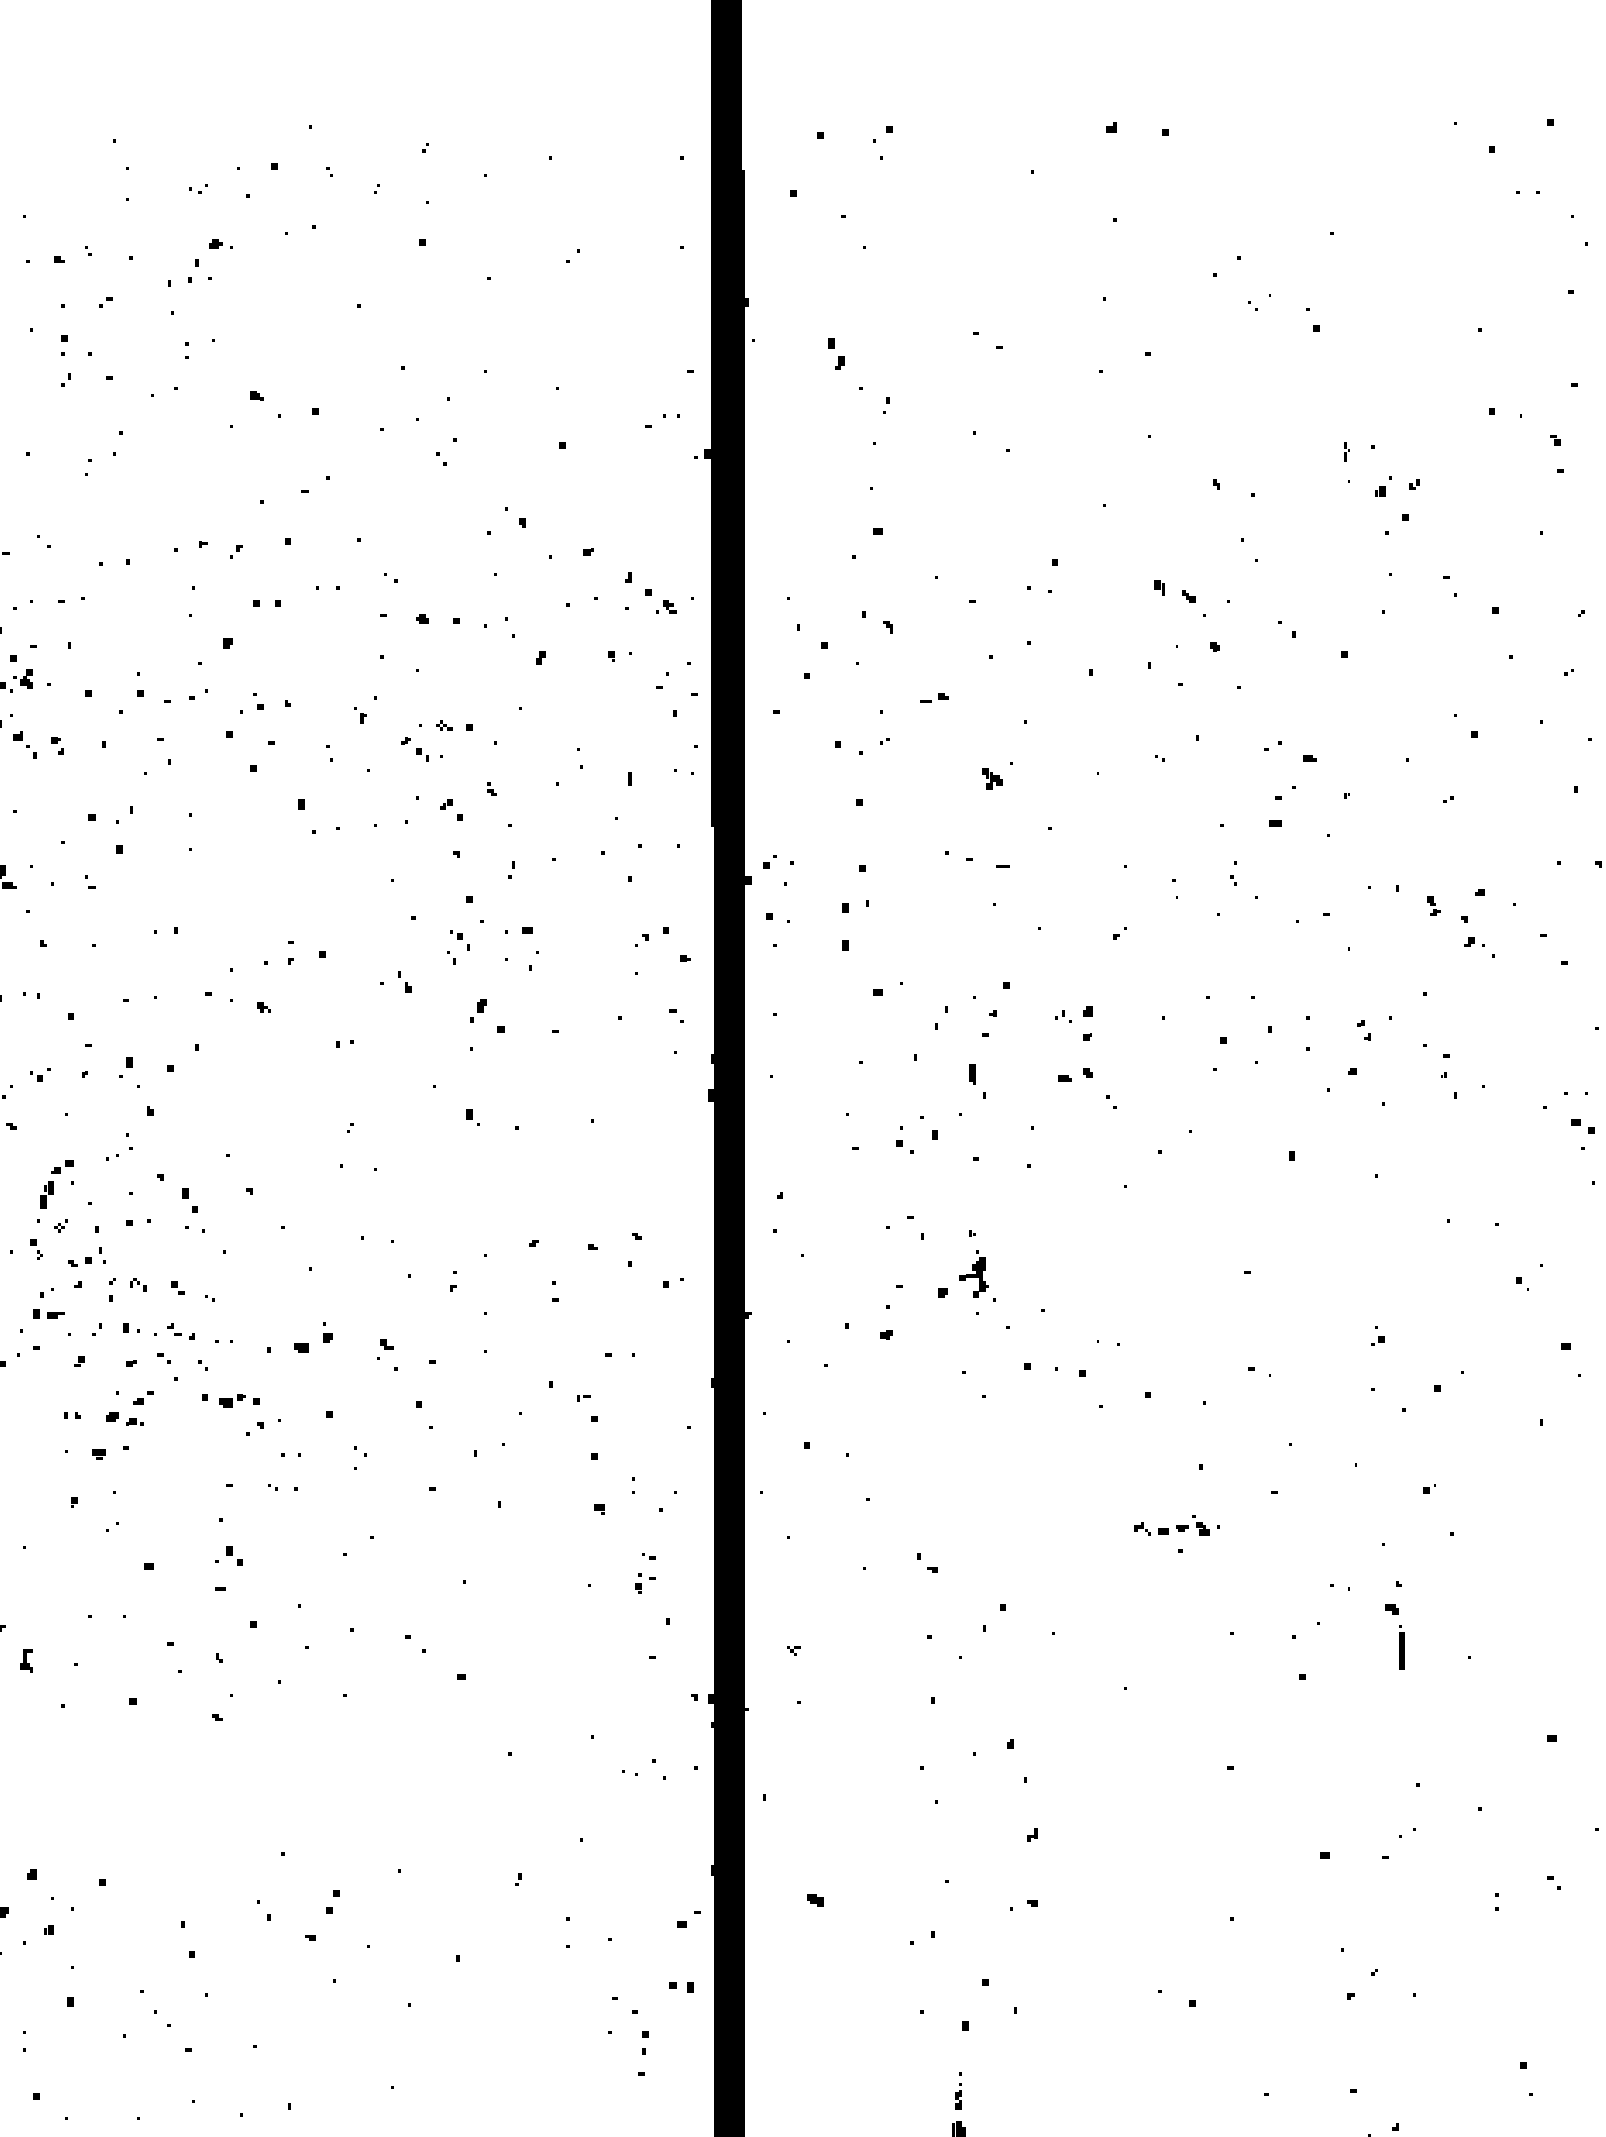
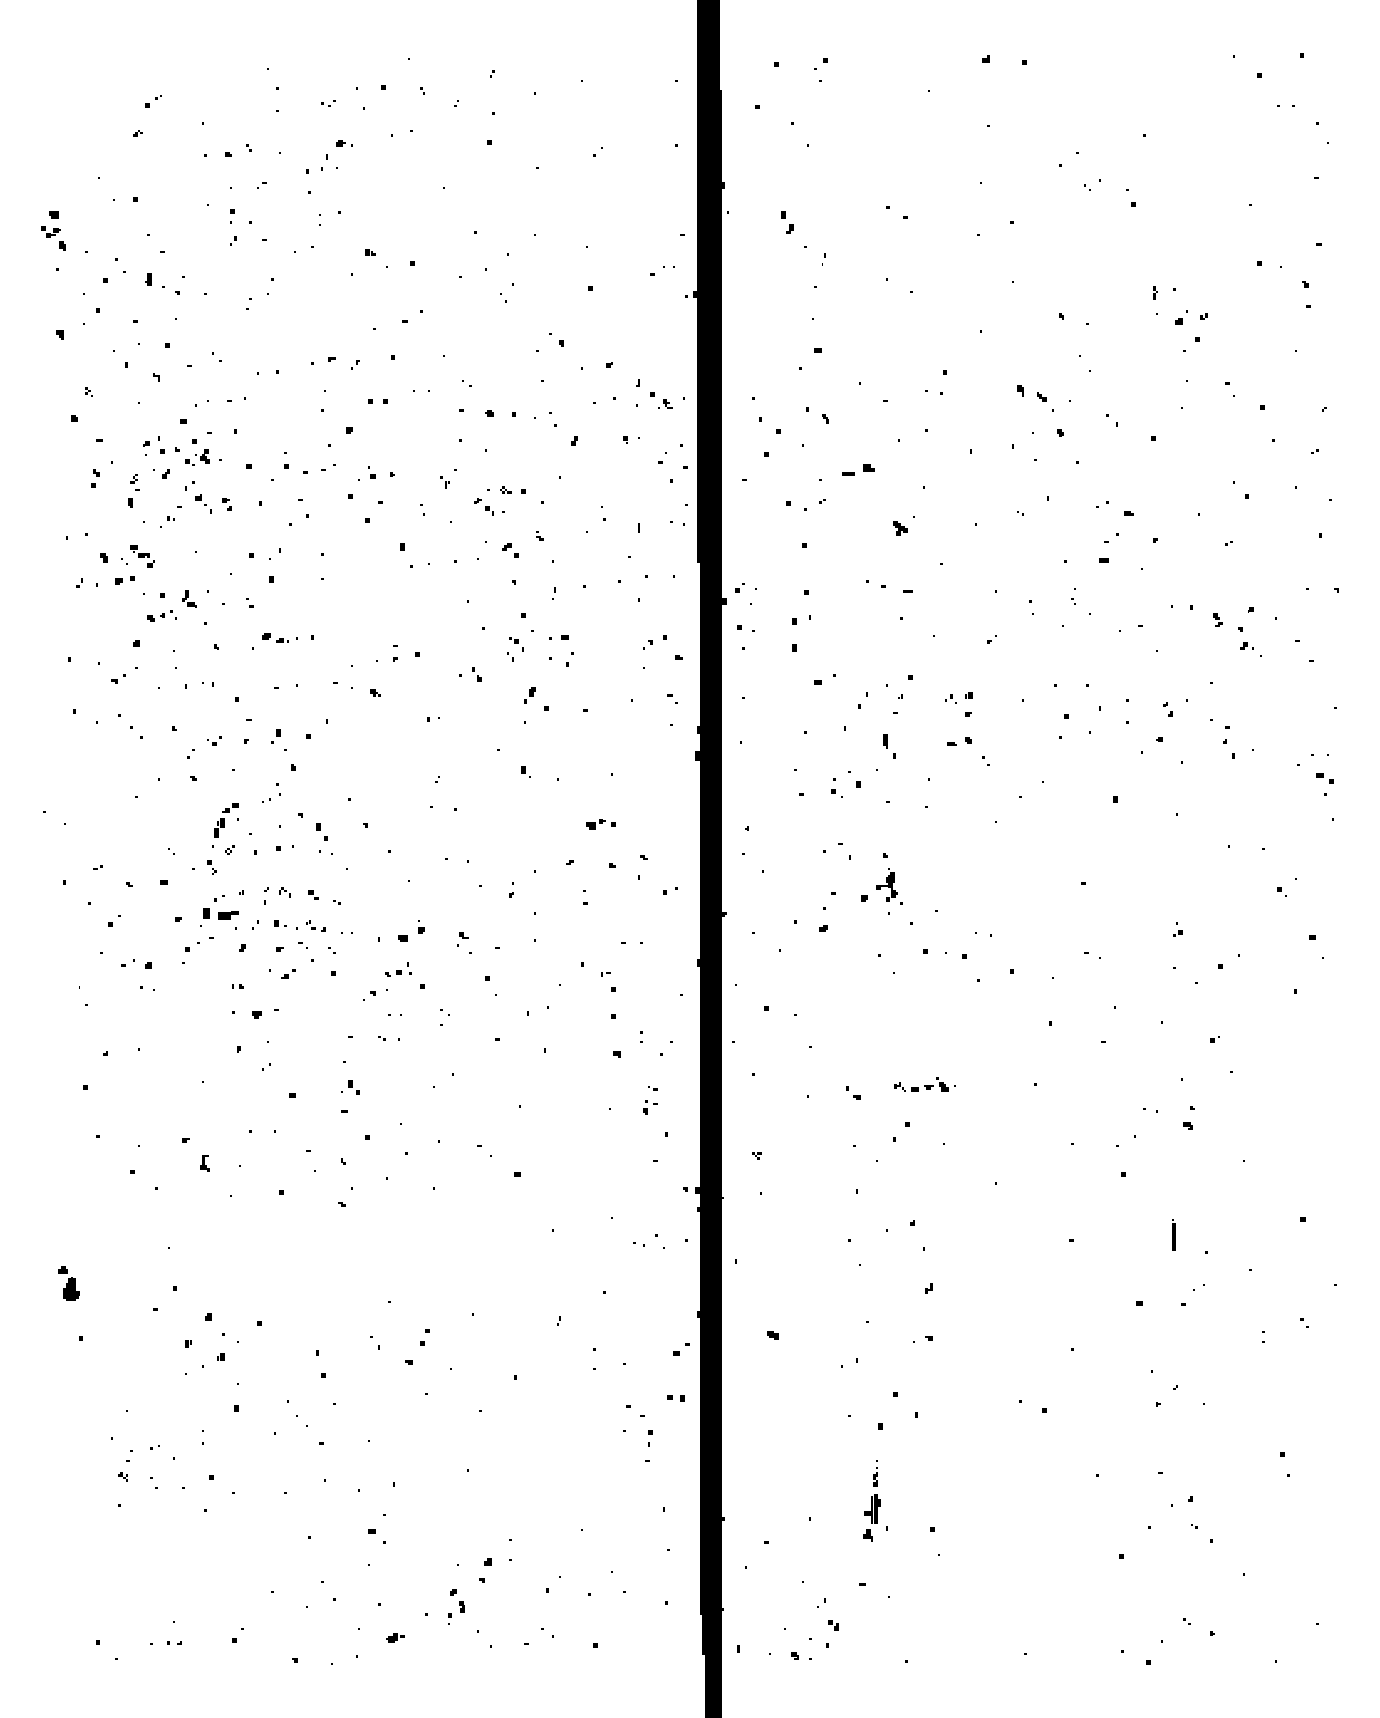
part: (934, 698) -> (858, 470), size x1.6
part: (87, 1256) -> (398, 969), moved
part: (48, 1313) -> (220, 913), size x1.6
part: (238, 1401) -> (600, 824), moved
part: (125, 1418) -> (275, 637), moved
part: (1176, 1524) -> (924, 1084), moved
line: (1401, 1647) -> (1173, 1234), moved

